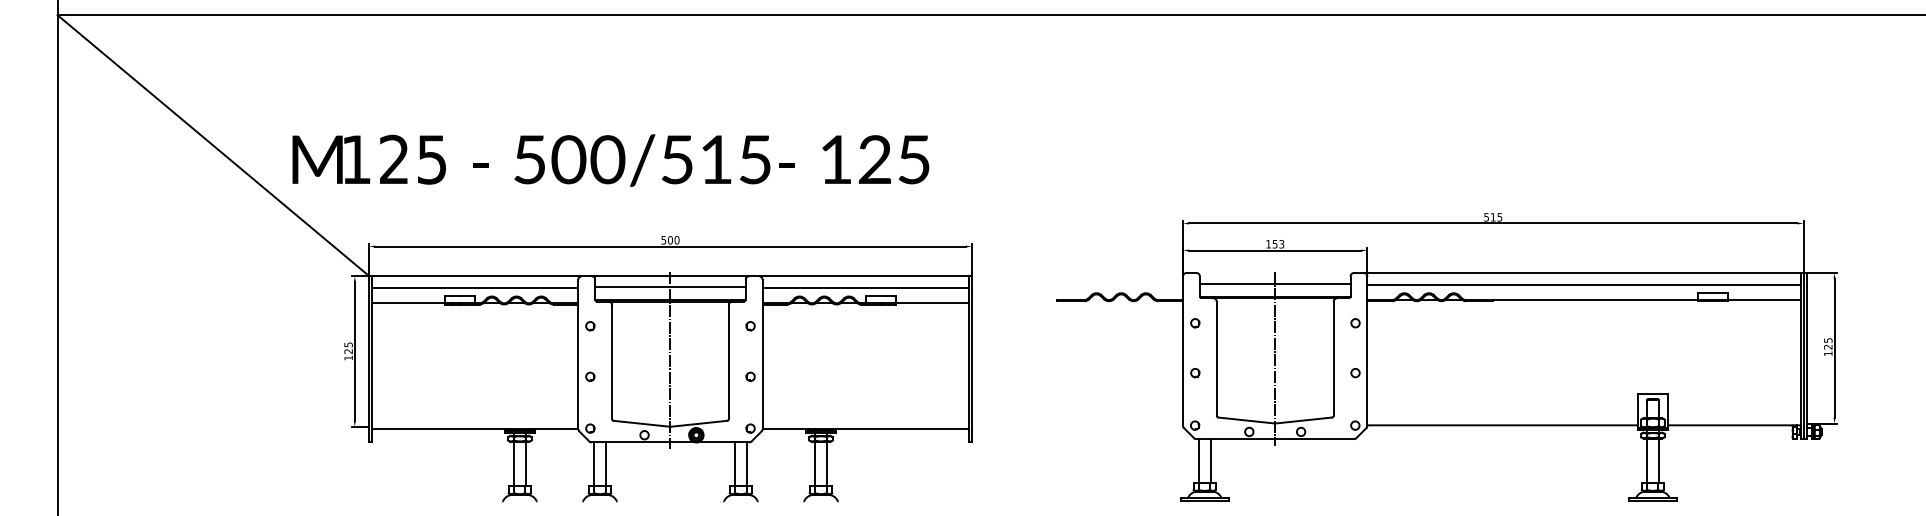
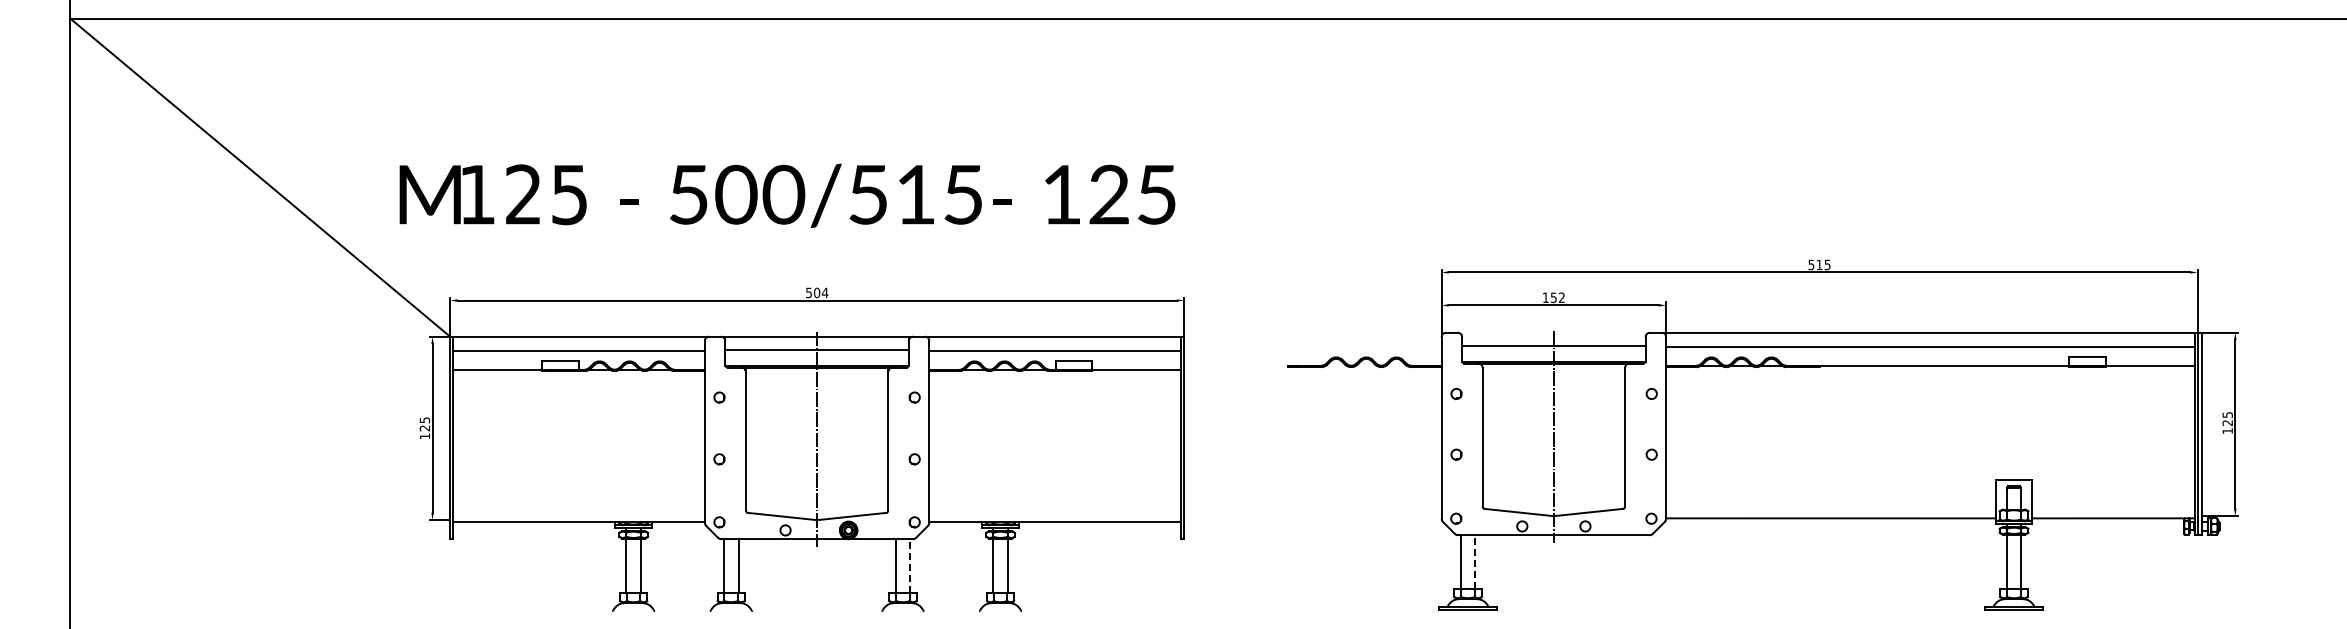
text: (610, 160) -> (787, 195), moved
text: (676, 239) -> (824, 292), 500 -> 504
text: (1281, 244) -> (1561, 298), 153 -> 152
line: (1210, 461) -> (1475, 562), solid -> dashed
line: (747, 464) -> (910, 566), solid -> dashed

